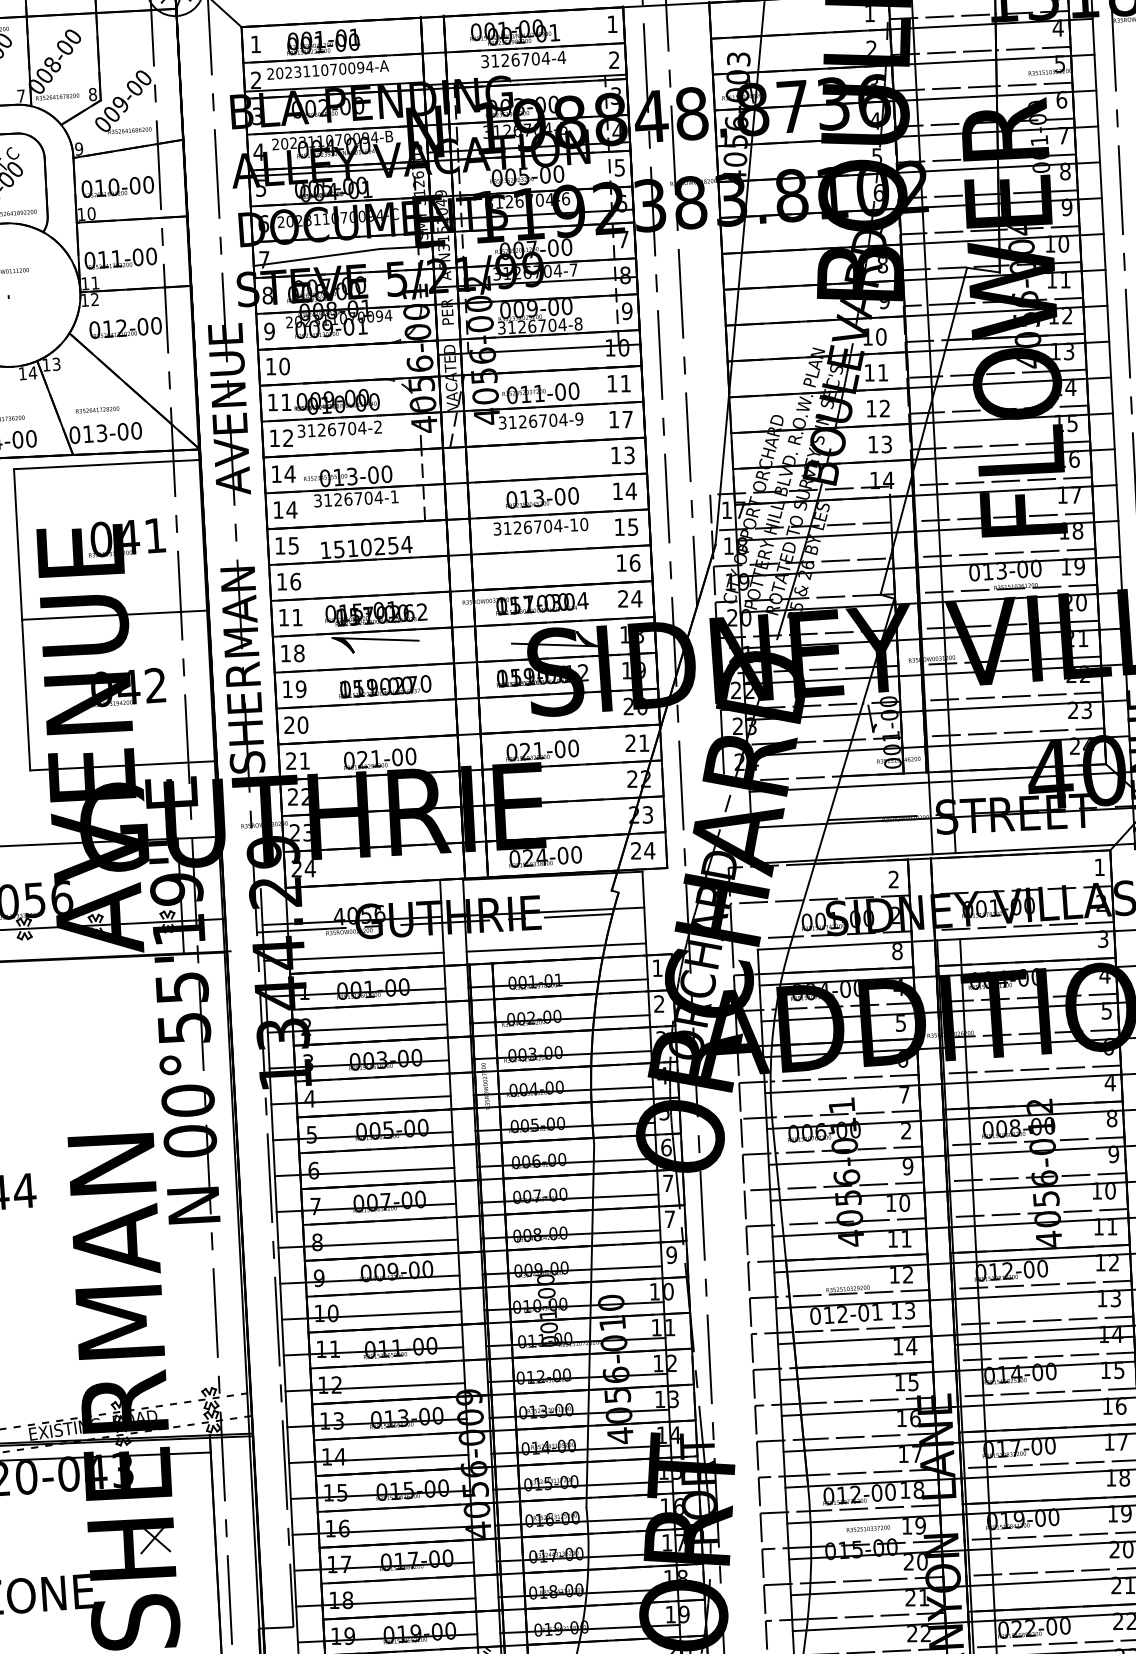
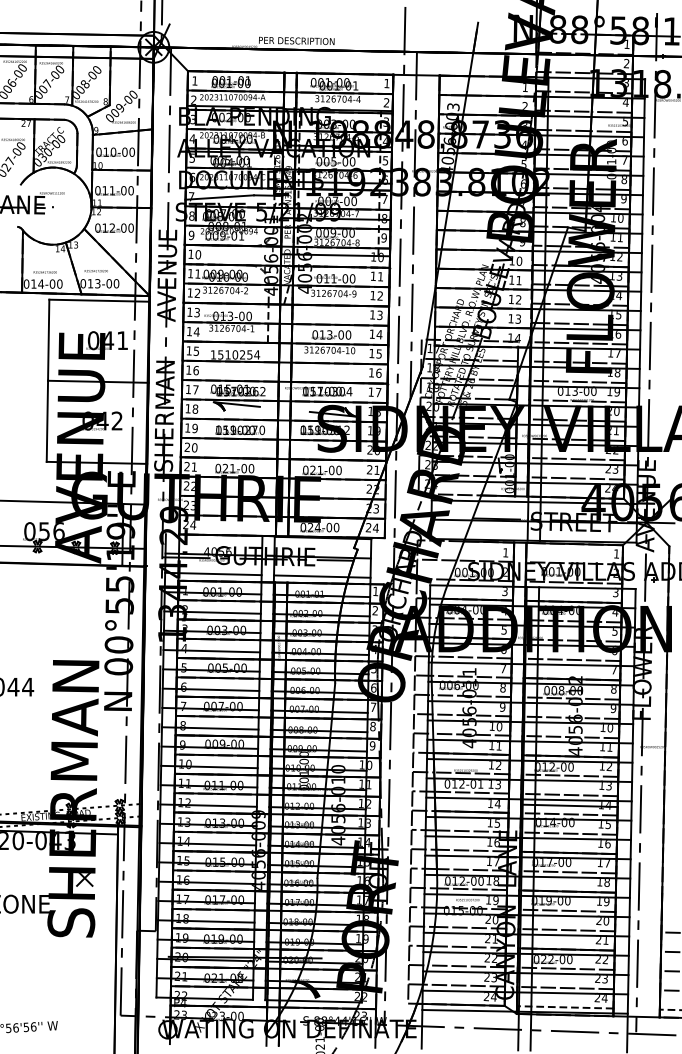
text: (627, 418) -> (380, 295), 17 -> 12
text: (290, 473) -> (197, 312), 14 -> 13
text: (629, 599) -> (374, 392), 24 -> 17
text: (296, 616) -> (195, 389), 11 -> 17
text: (893, 879) -> (505, 552), 2 -> 1
text: (896, 951) -> (504, 591), 8 -> 3
text: (1110, 1083) -> (614, 670), 4 -> 7
text: (905, 1131) -> (502, 688), 2 -> 8
text: (668, 1219) -> (372, 726), 7 -> 8

